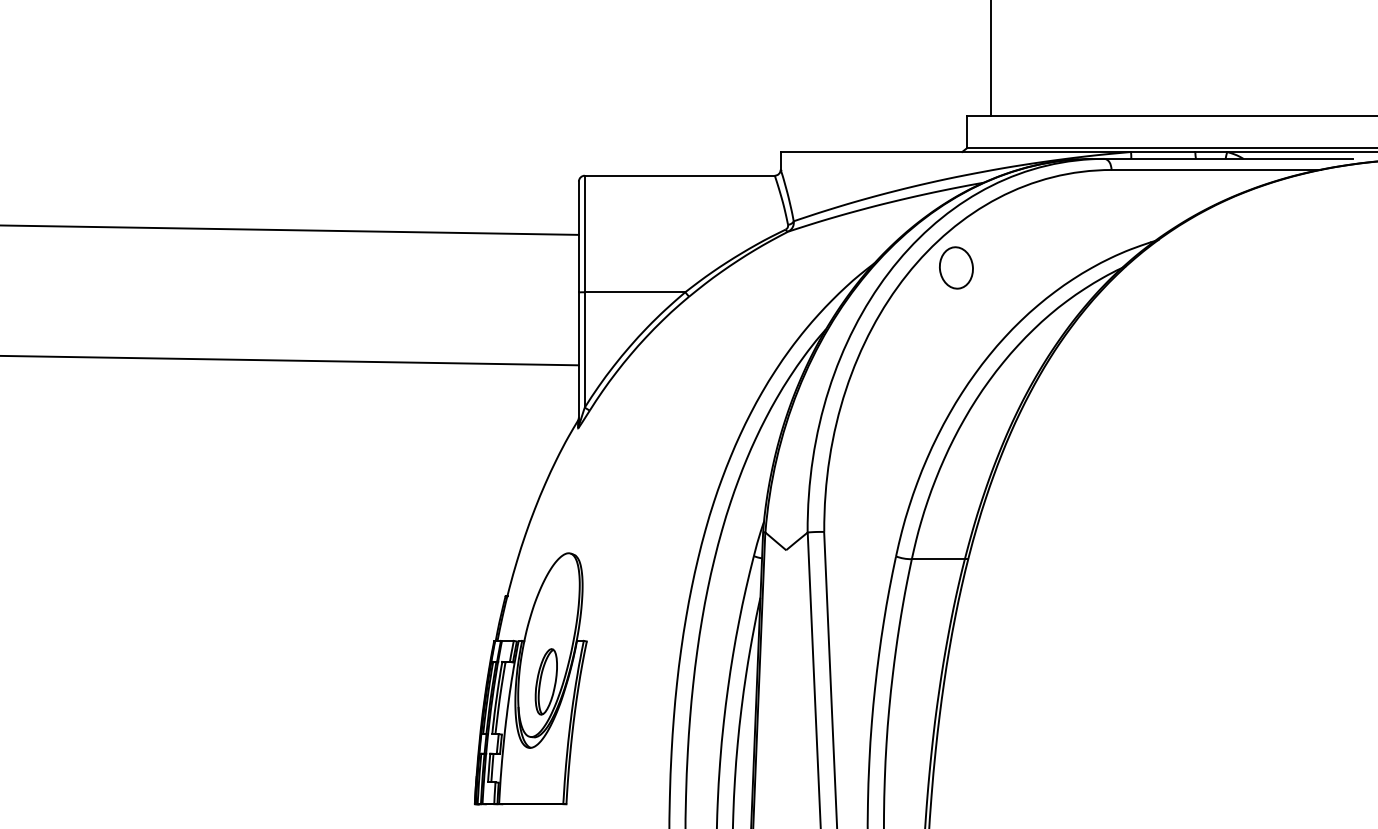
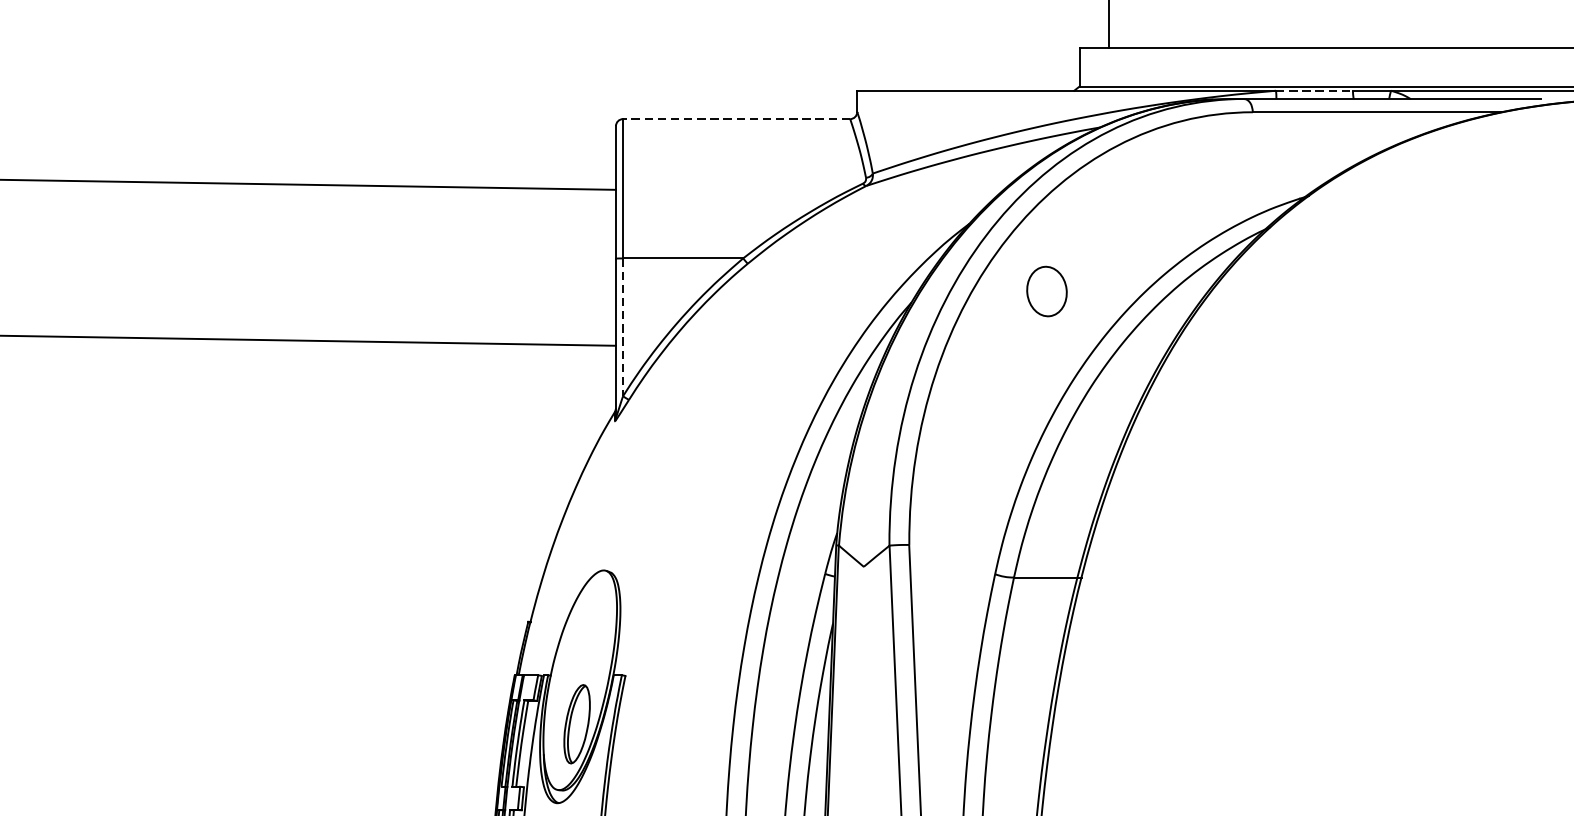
line: (1163, 152) -> (1314, 91), solid -> dashed
line: (679, 175) -> (736, 118), solid -> dashed
part: (956, 267) -> (1047, 290), moved
line: (584, 349) -> (622, 326), solid -> dashed

